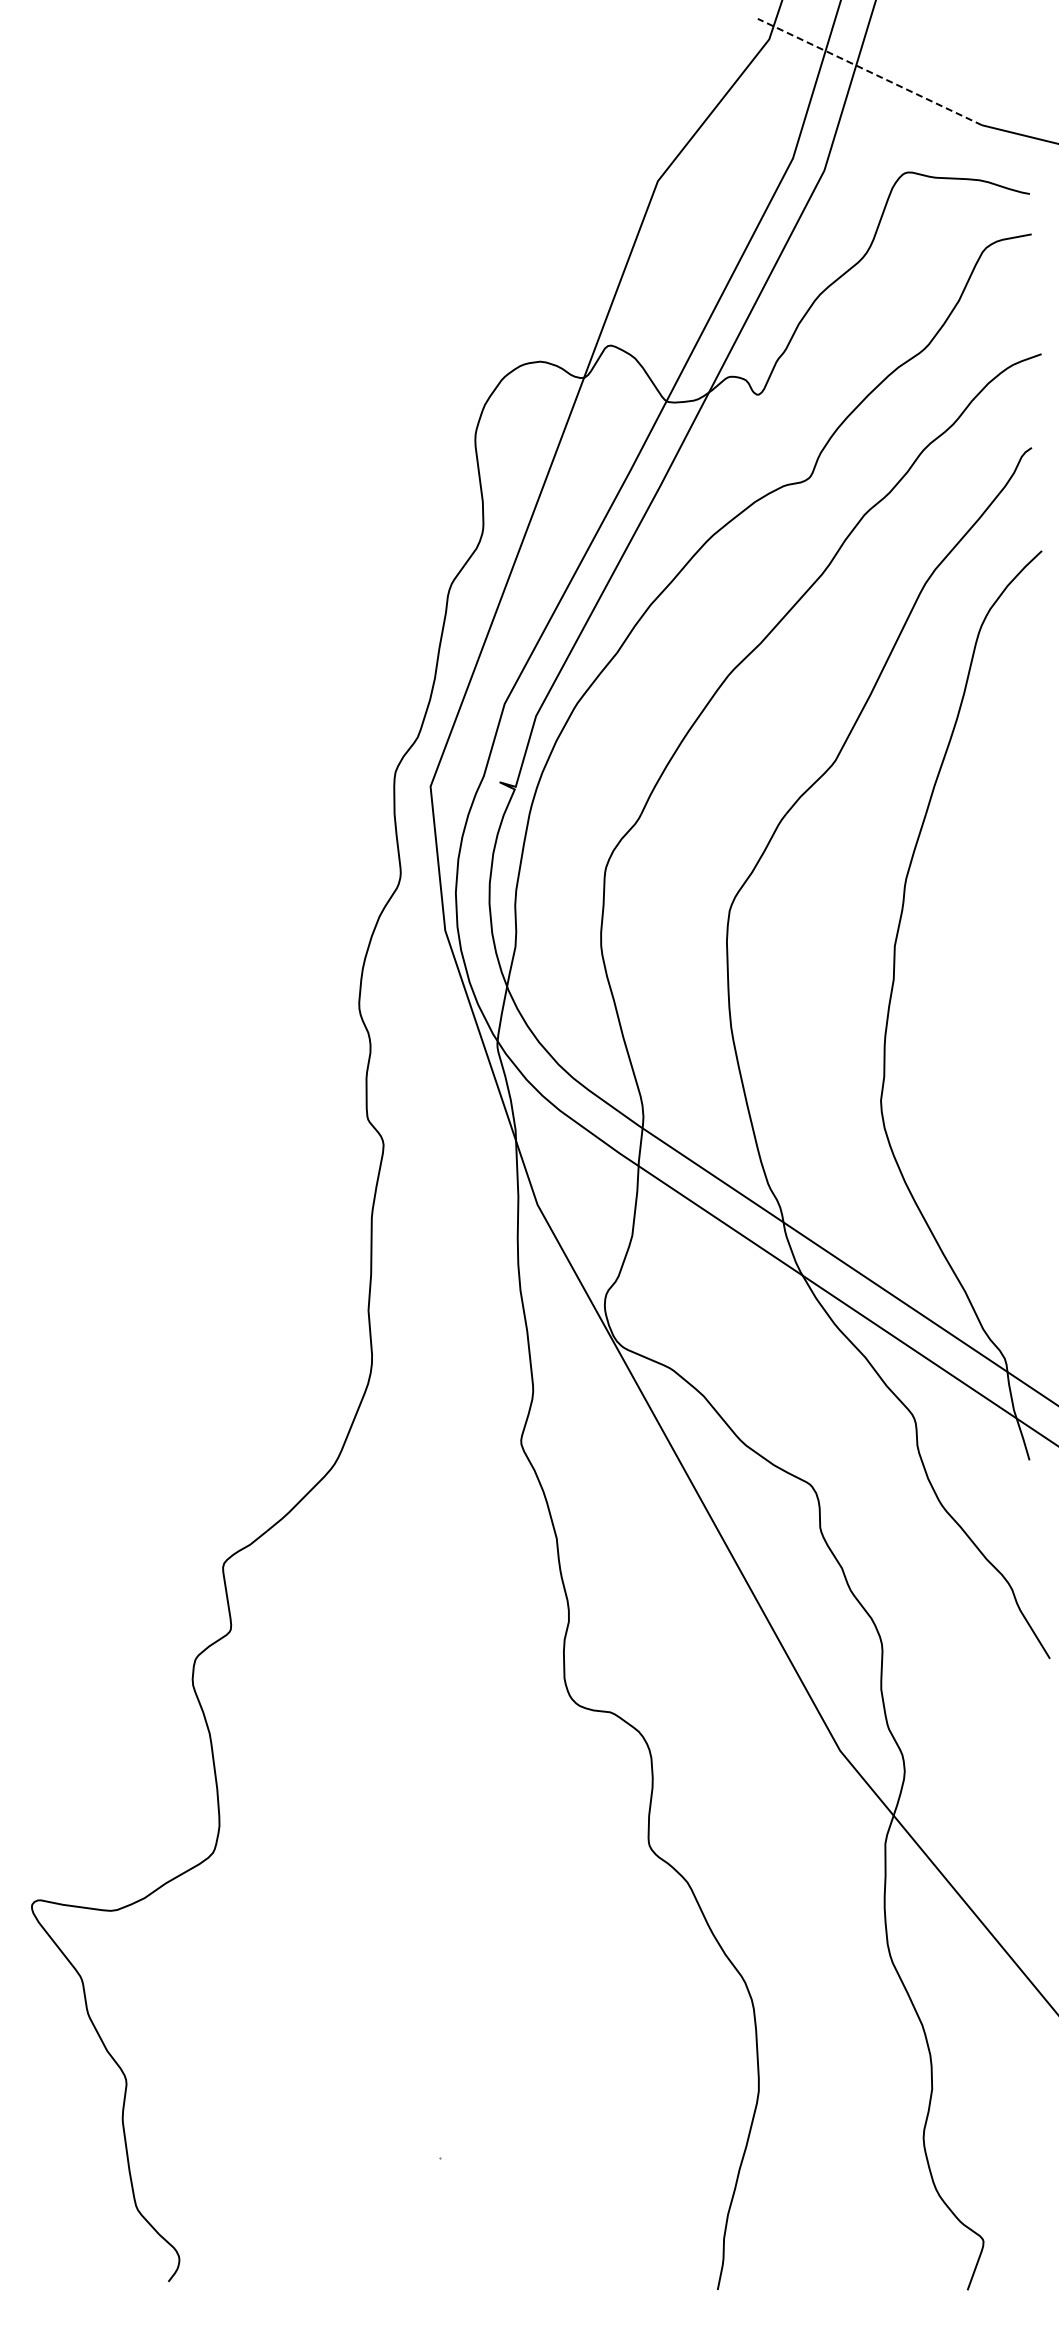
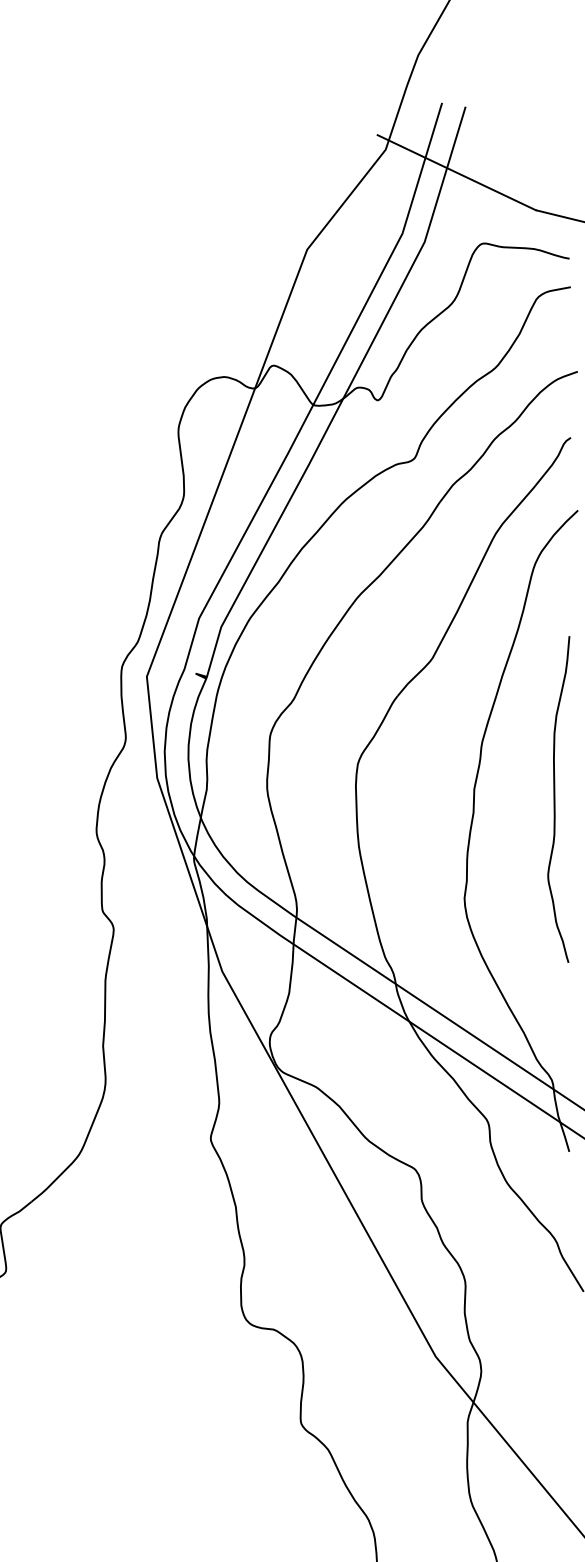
line: (869, 71) -> (456, 172), dashed -> solid
part: (1014, 960) -> (558, 799), added

